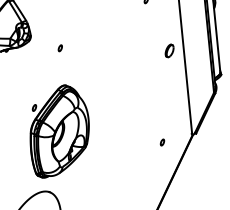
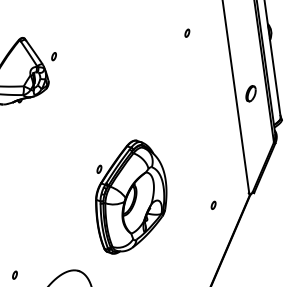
part: (59, 48) -> (53, 56), moved
part: (169, 50) -> (250, 93), moved
part: (59, 131) -> (131, 196), moved

